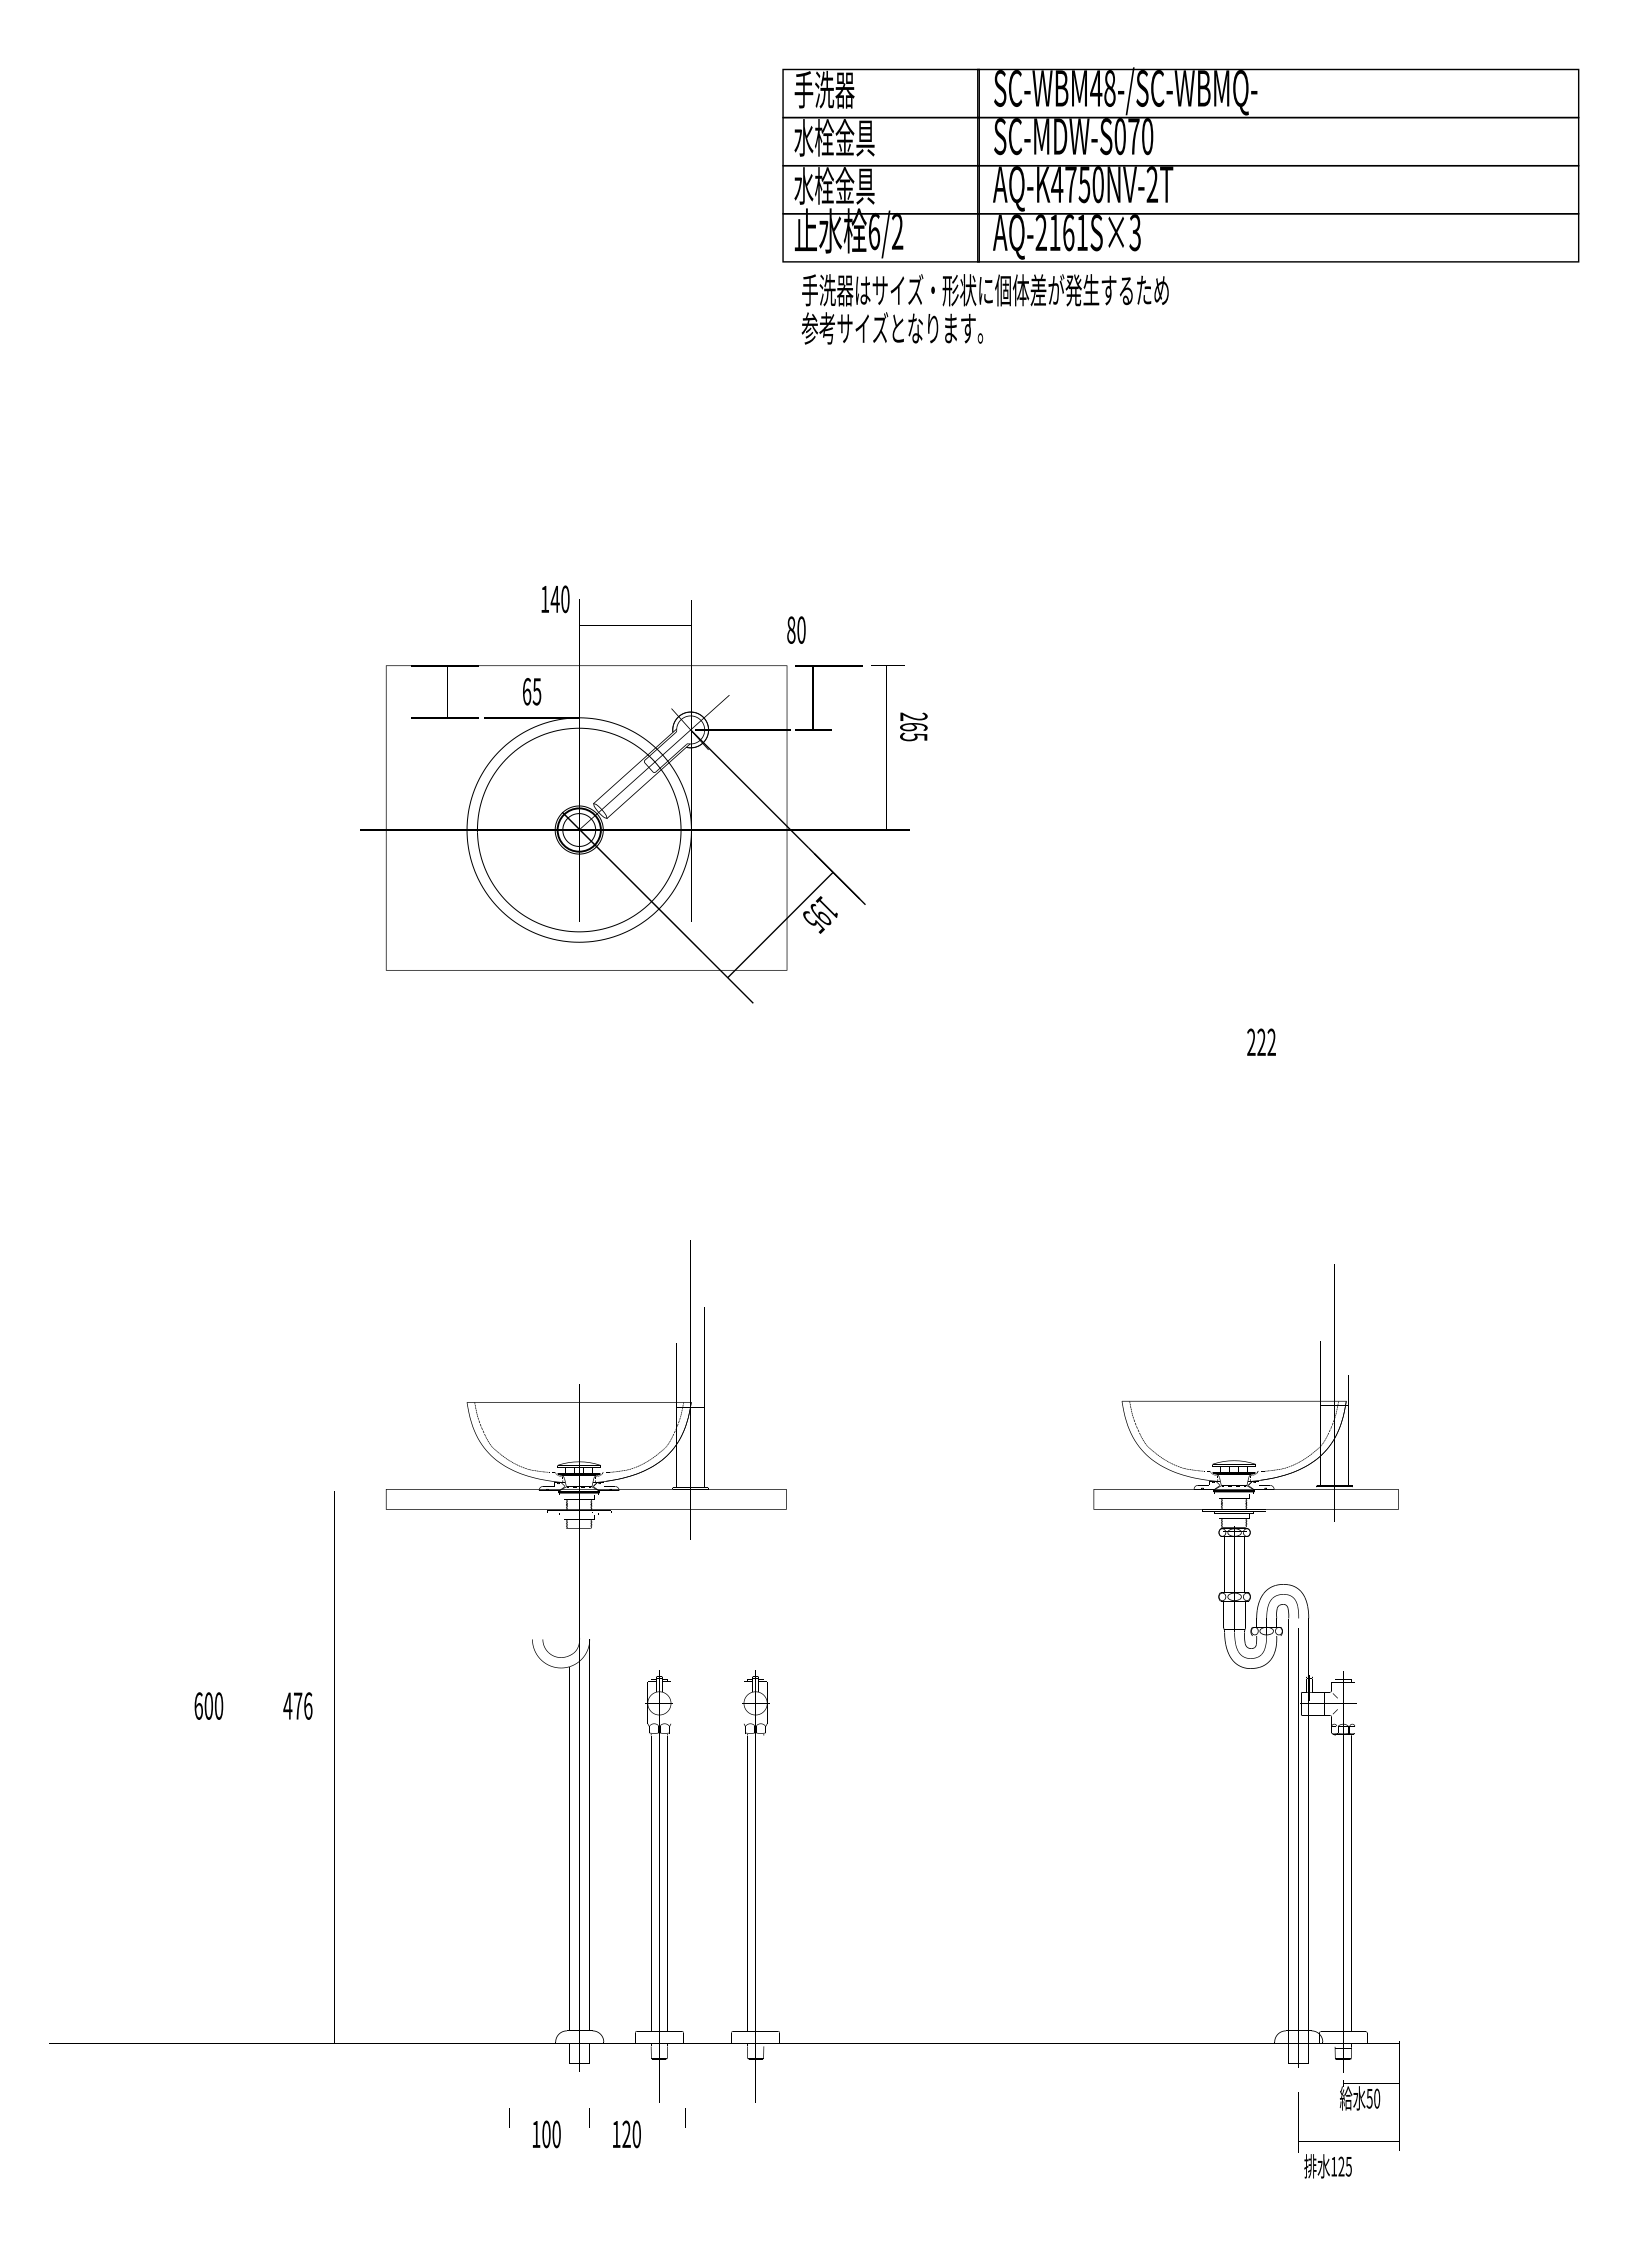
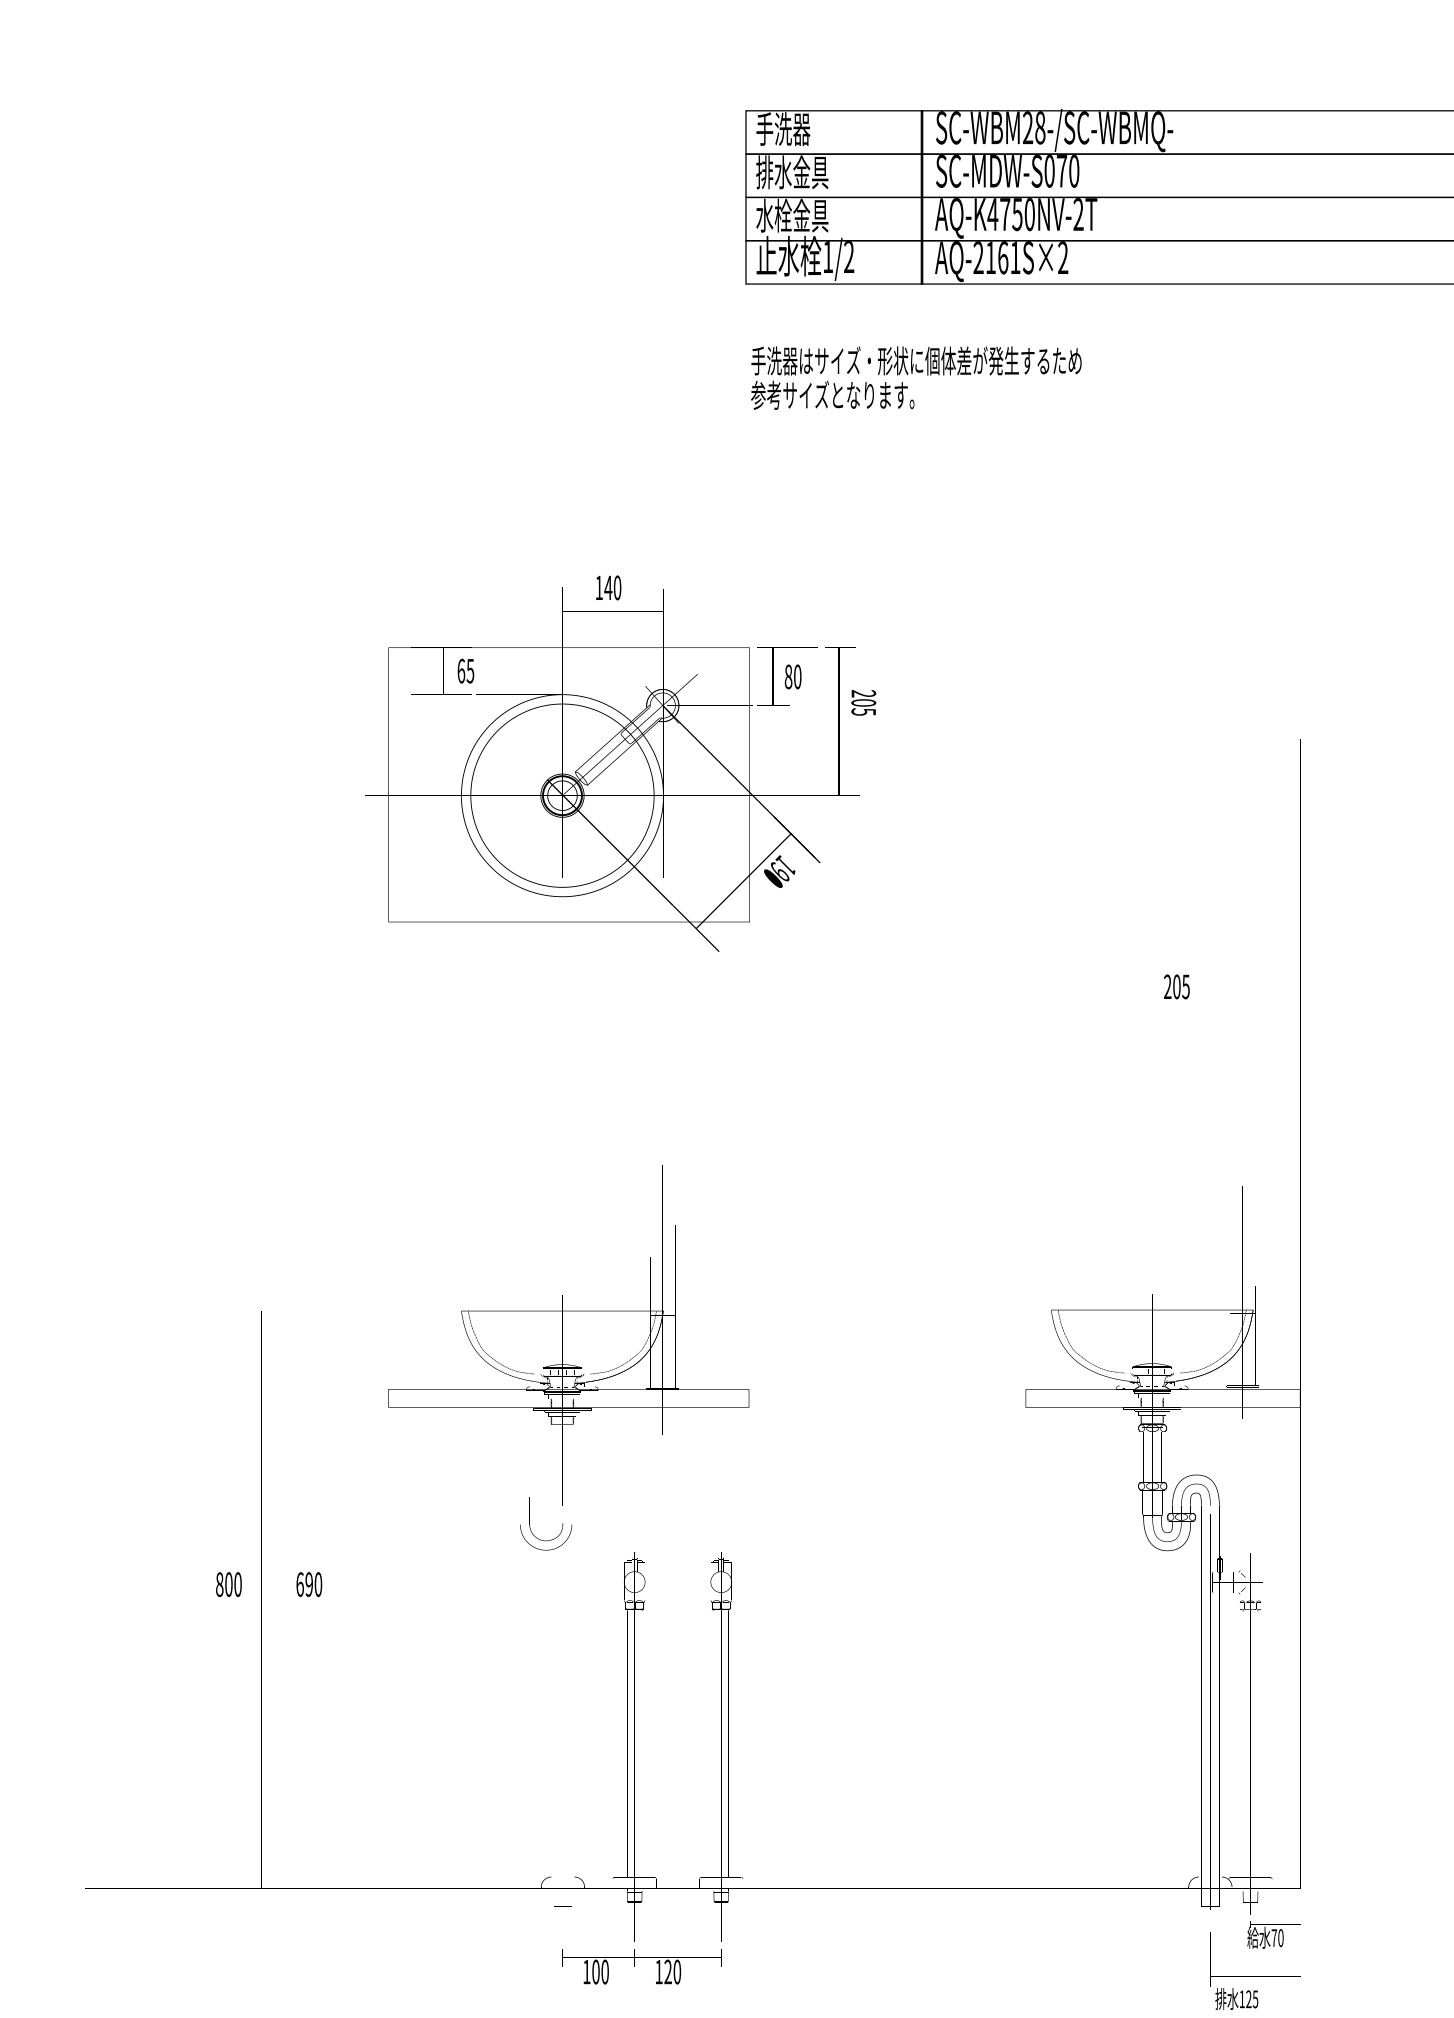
text: (1096, 88) -> (1028, 127), SC-WBM48-/SC-WBMQ- -> SC-WBM28-/SC-WBMQ-
text: (813, 137) -> (773, 172), 水栓金具 -> 排水金具
text: (874, 232) -> (828, 257), 6/2 -> 1/2
text: (1134, 233) -> (1062, 258), AQ-2161S×3 -> AQ-2161S×2
text: (984, 309) -> (915, 378), moved
text: (555, 599) -> (608, 588), moved
text: (796, 629) -> (793, 676), moved
text: (532, 691) -> (466, 670), moved
text: (913, 726) -> (863, 702), 265 -> 205
text: (813, 922) -> (773, 878), 195 -> 190
text: (1266, 1042) -> (1181, 987), 222 -> 205
text: (198, 1705) -> (219, 1584), 600 -> 800
text: (297, 1705) -> (308, 1584), 476 -> 690
text: (1369, 2098) -> (1274, 1937), 50 -> 70
text: (597, 2128) -> (641, 1966), moved

